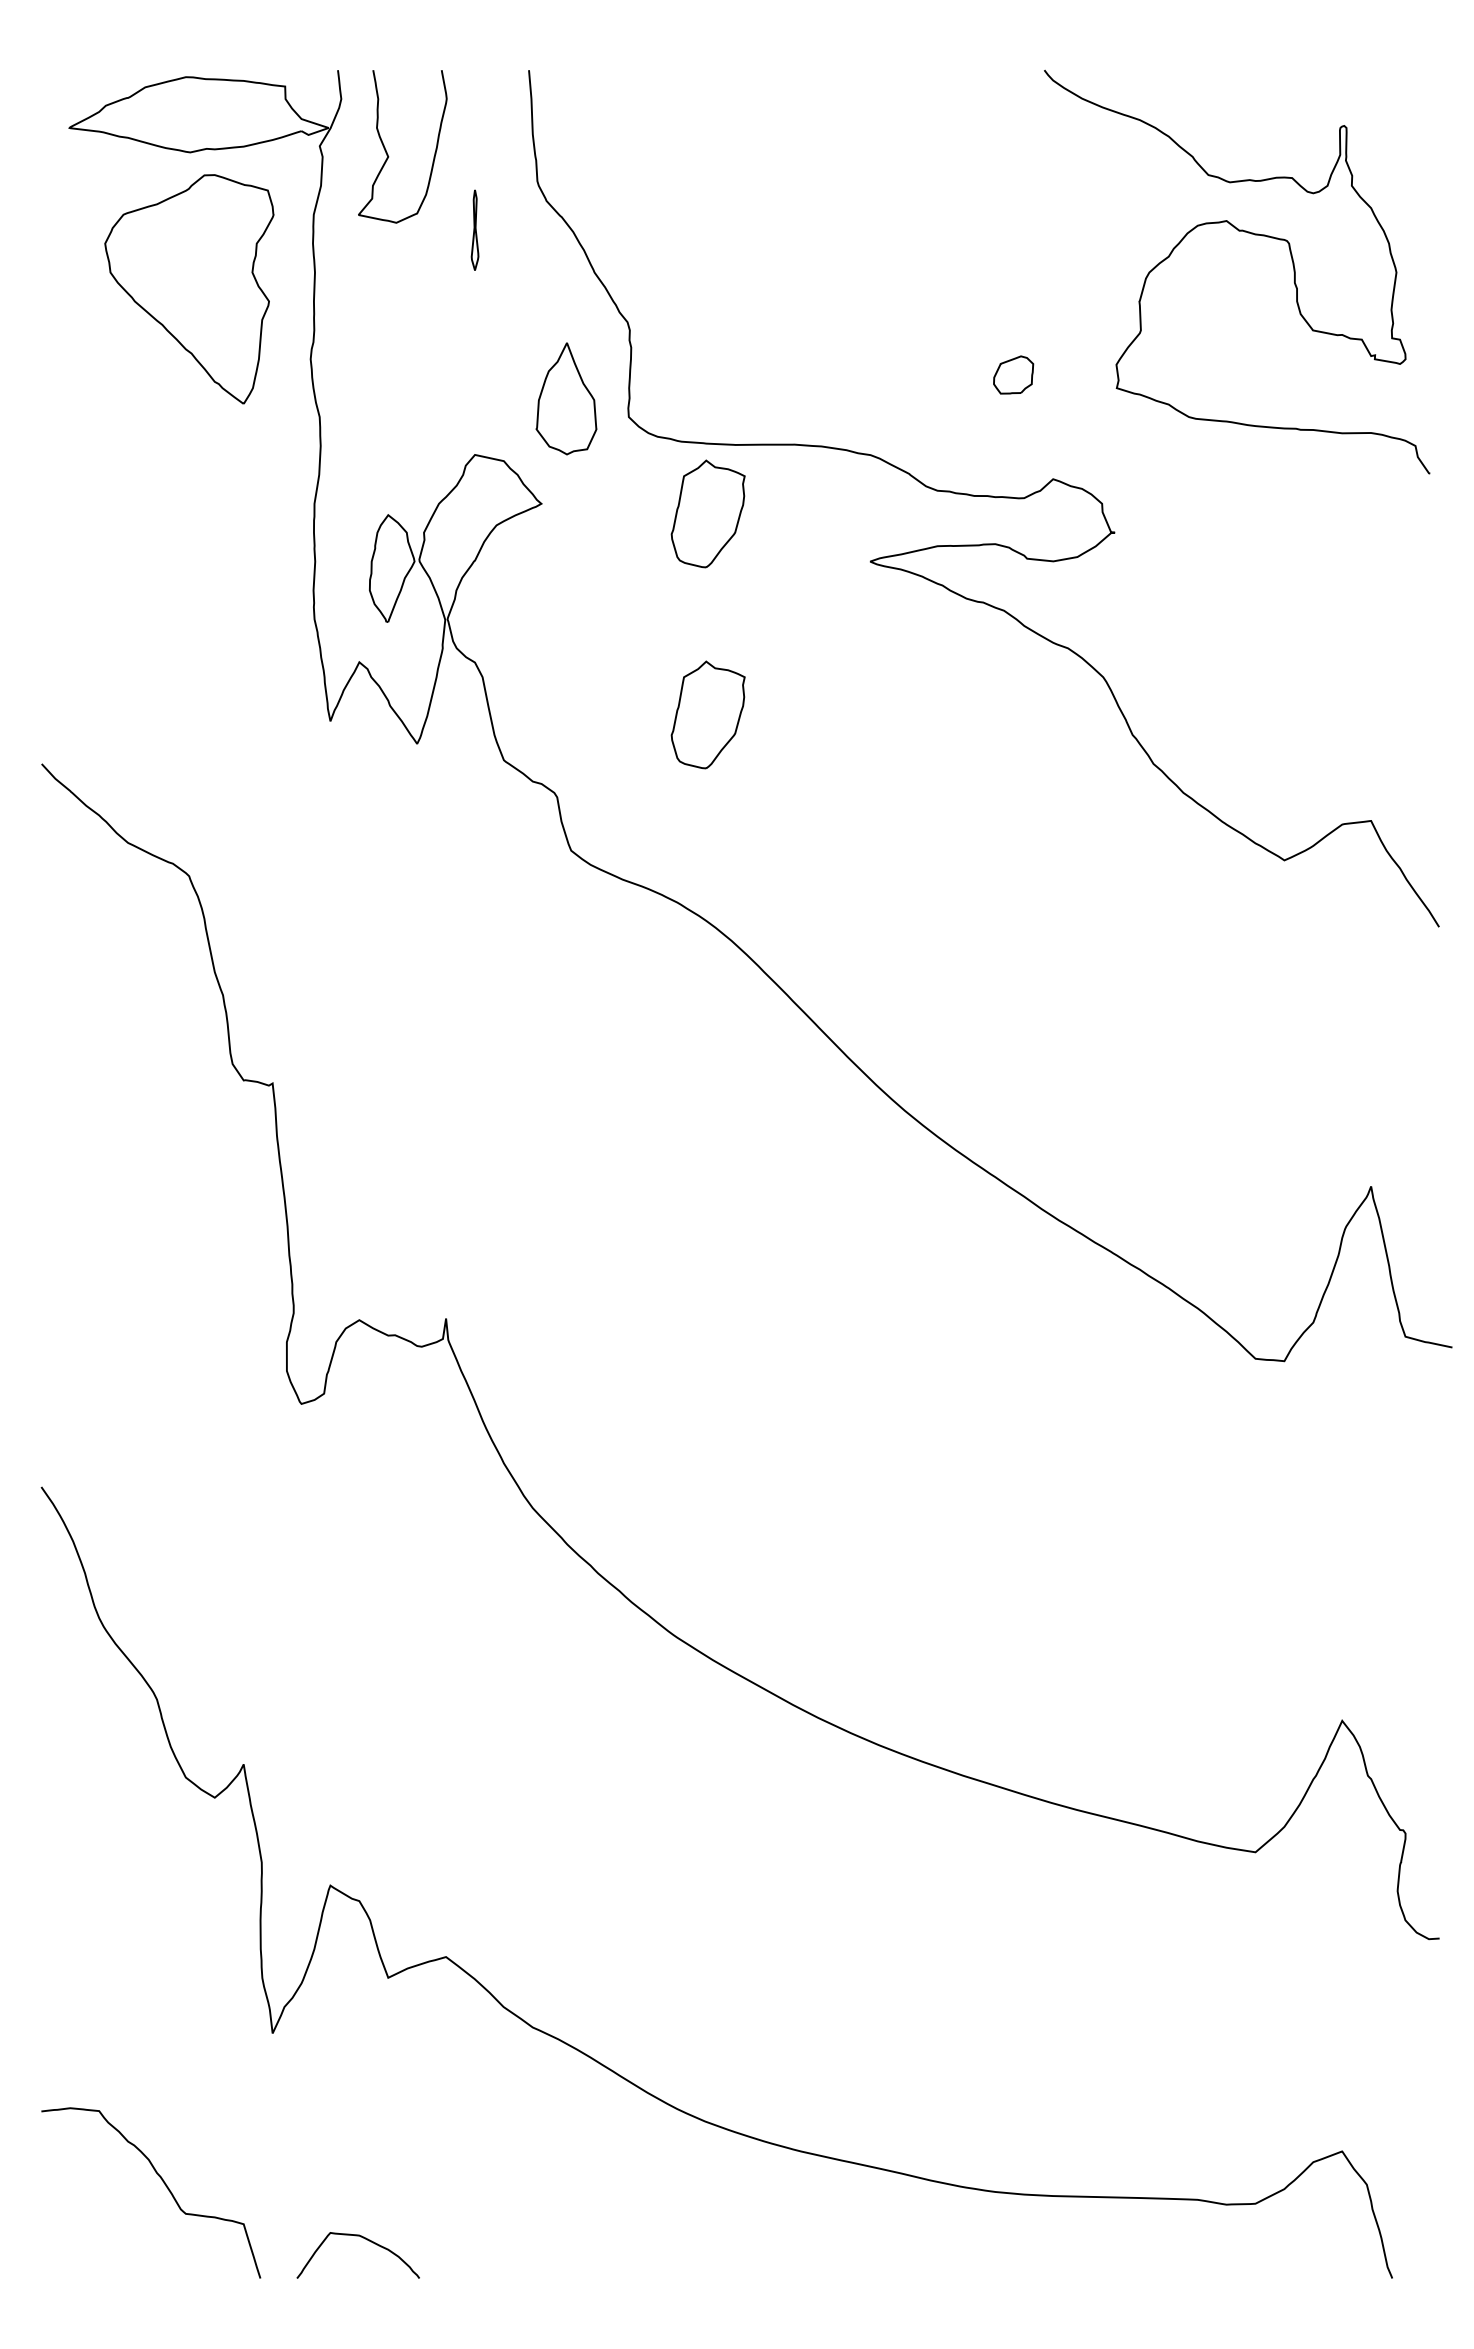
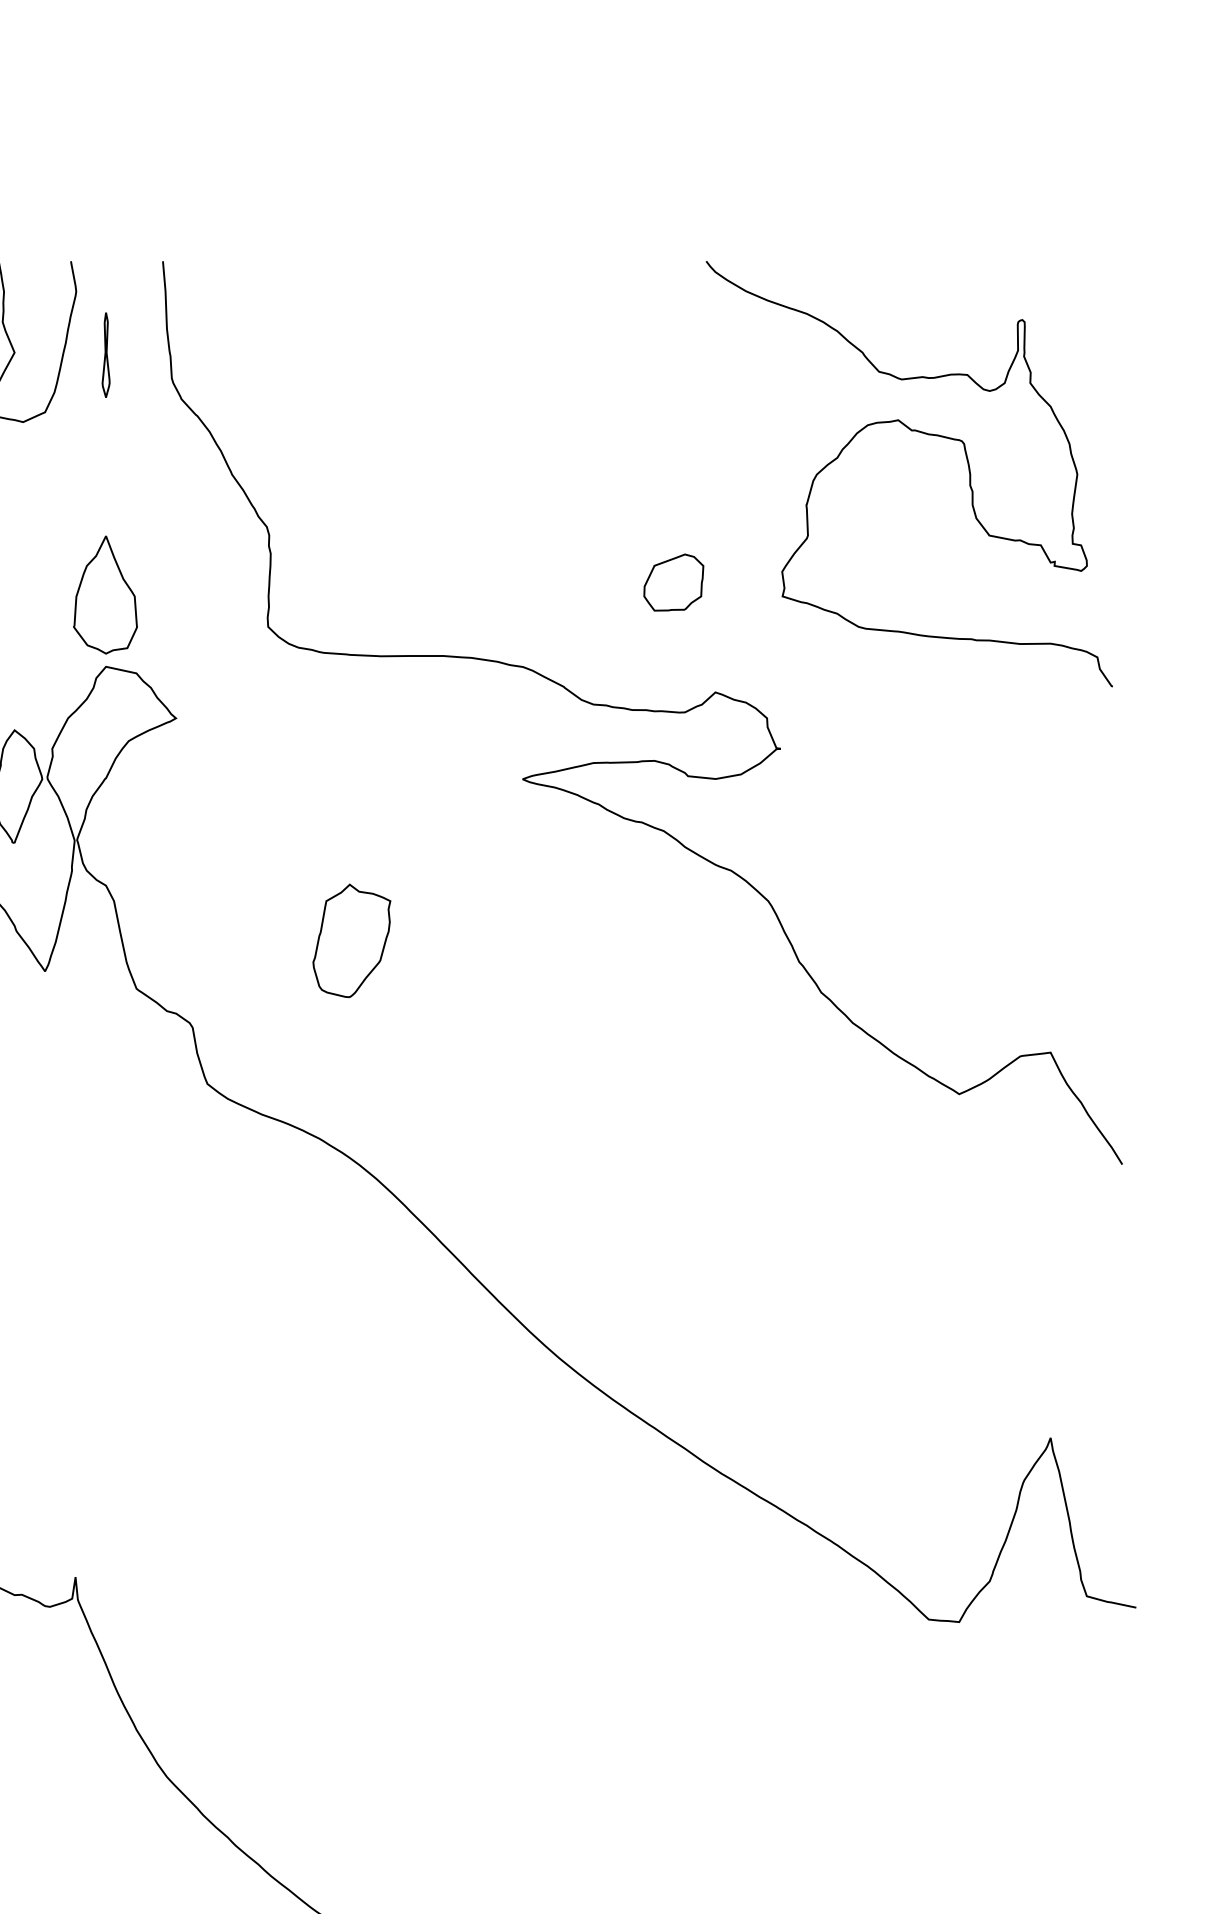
part: (474, 229) -> (105, 354), moved
part: (1013, 374) -> (673, 582), size x1.43
part: (566, 398) -> (105, 594), moved
part: (707, 513) -> (351, 728), removed

